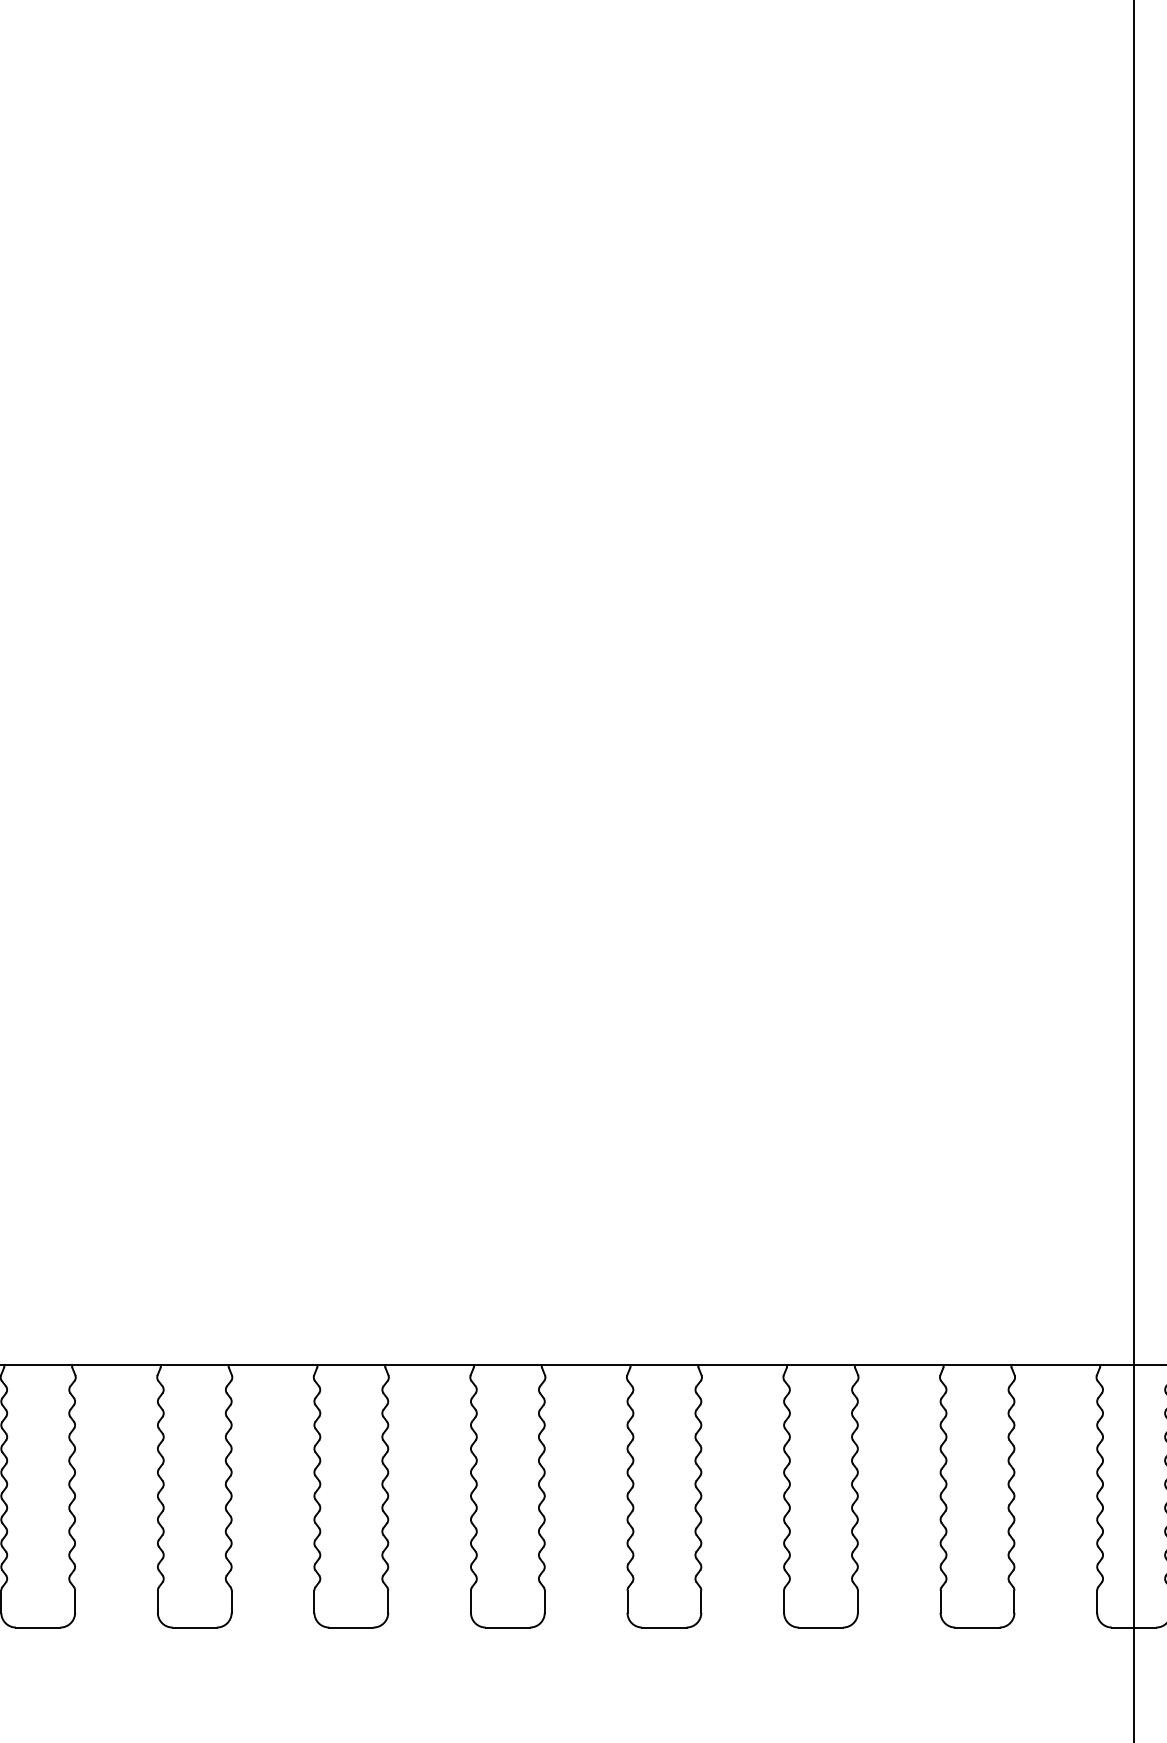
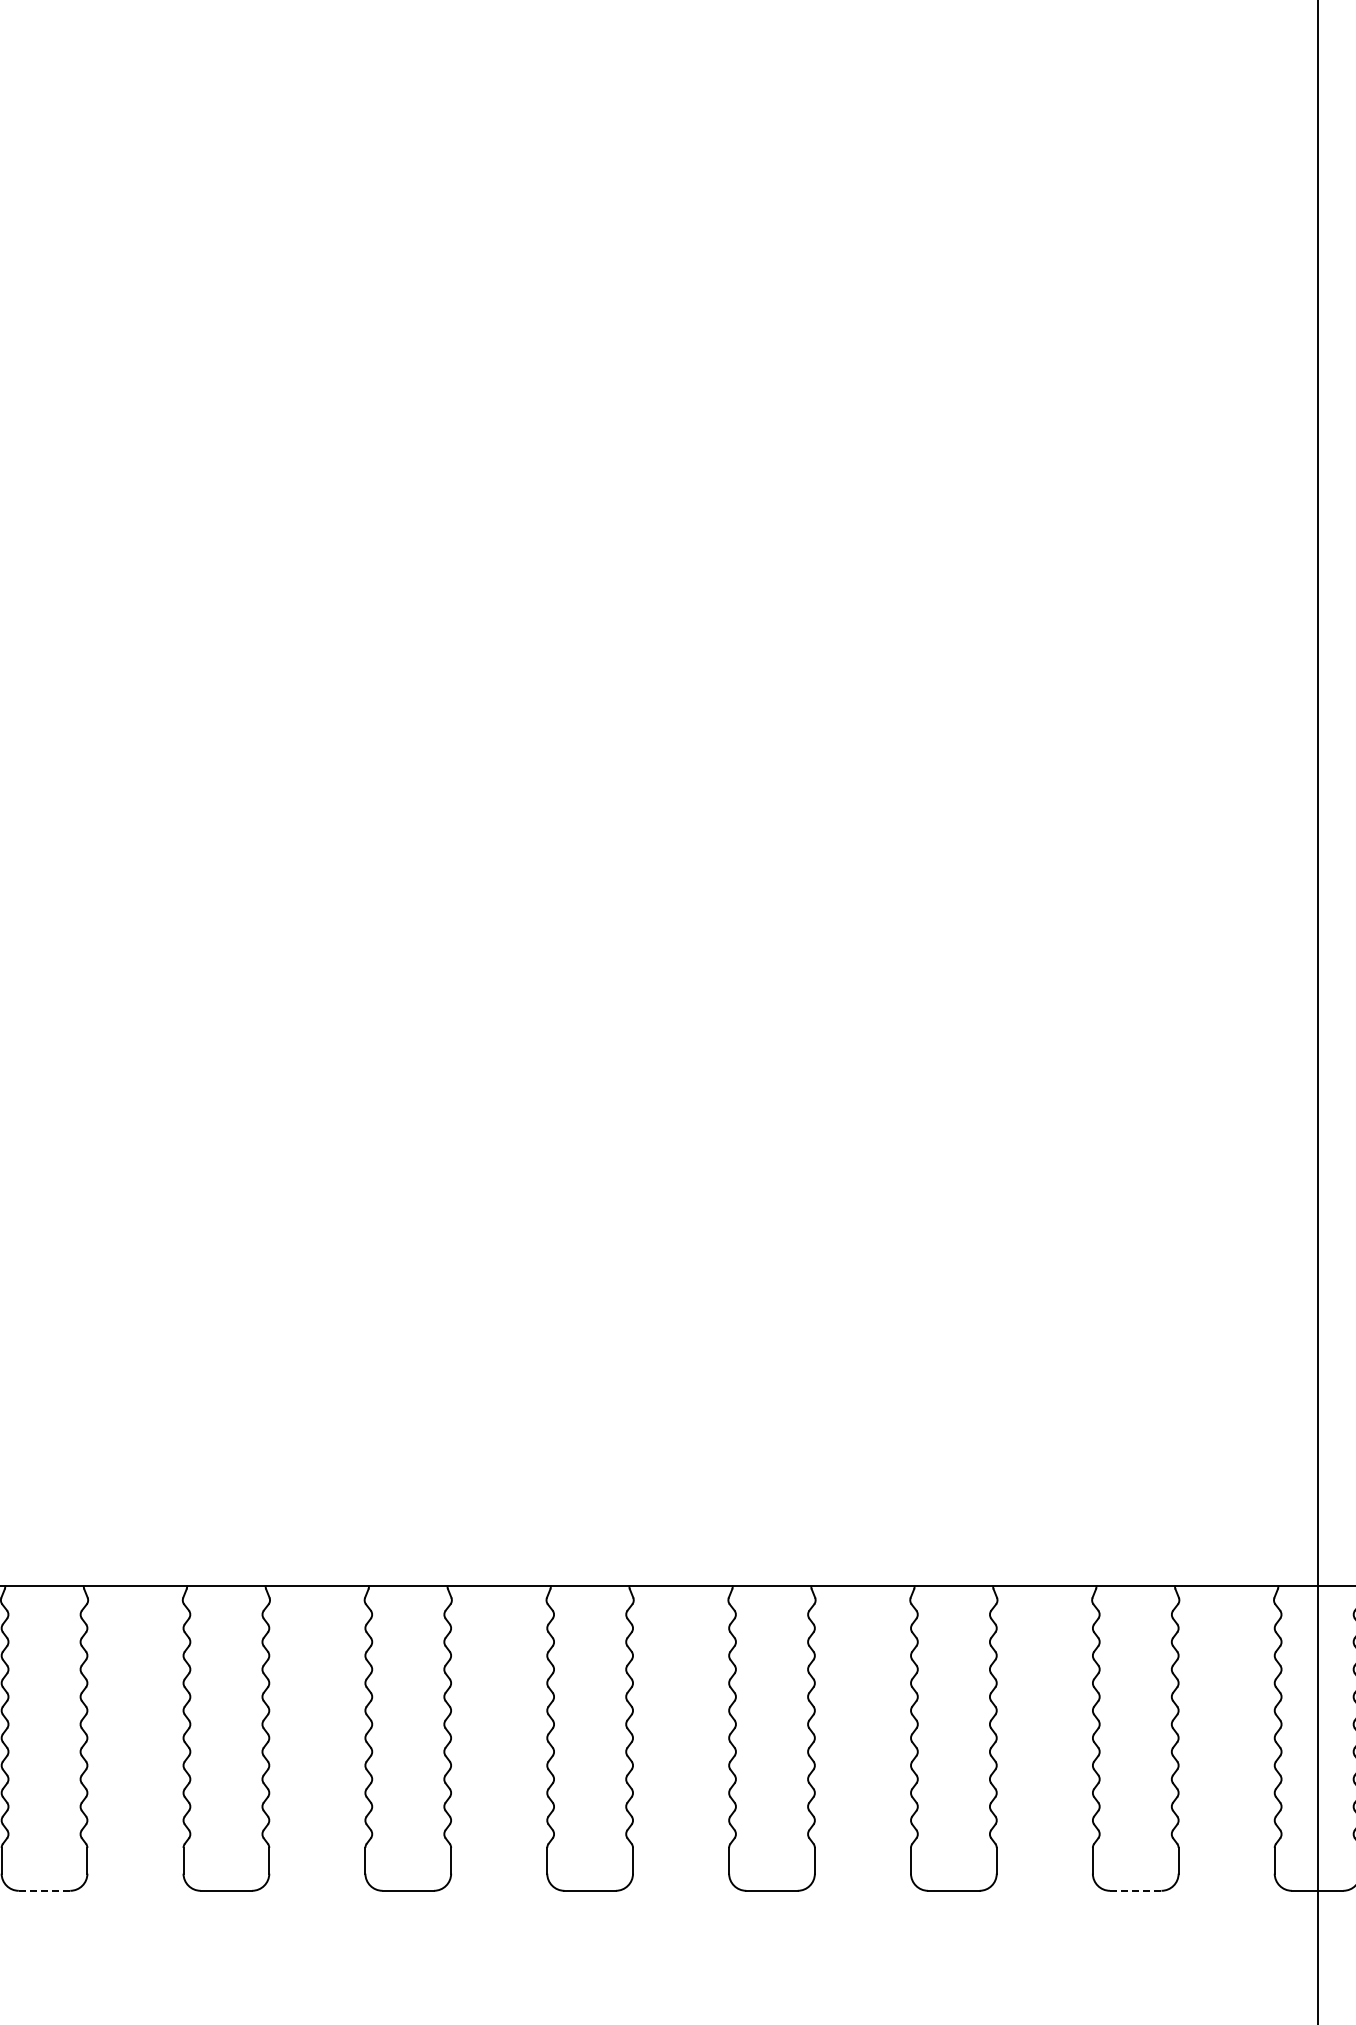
line: (38, 1627) -> (44, 1890), solid -> dashed
line: (977, 1627) -> (1135, 1890), solid -> dashed

